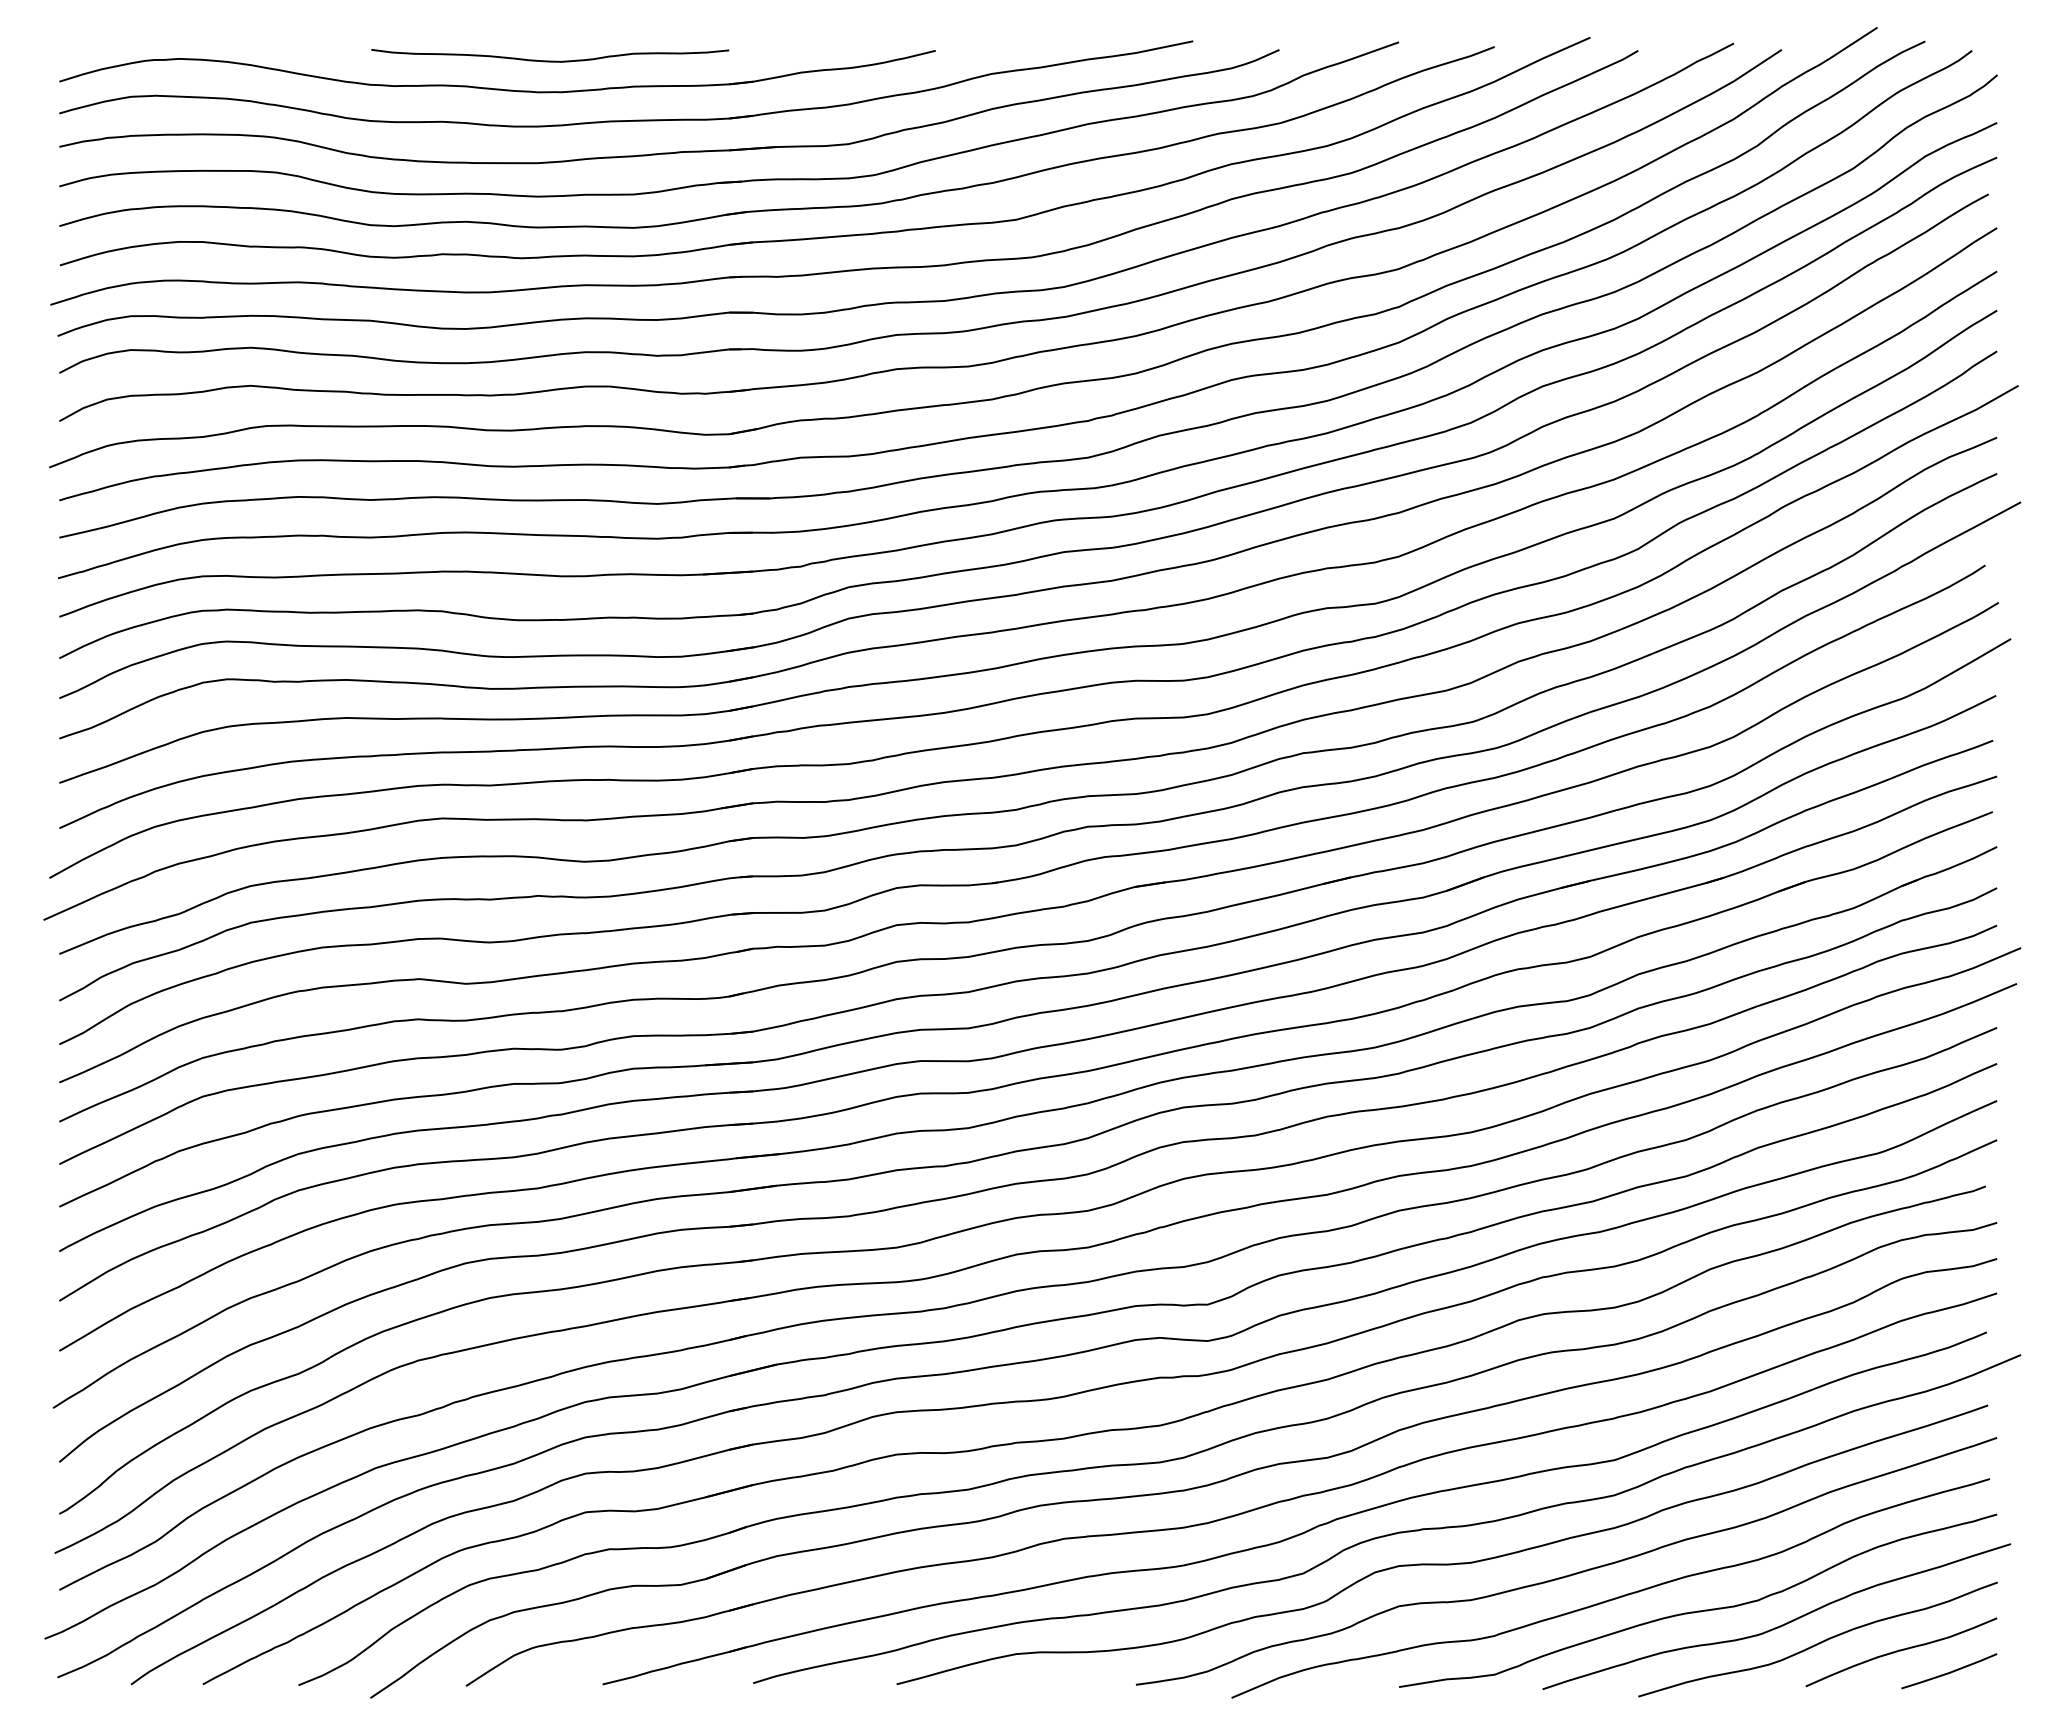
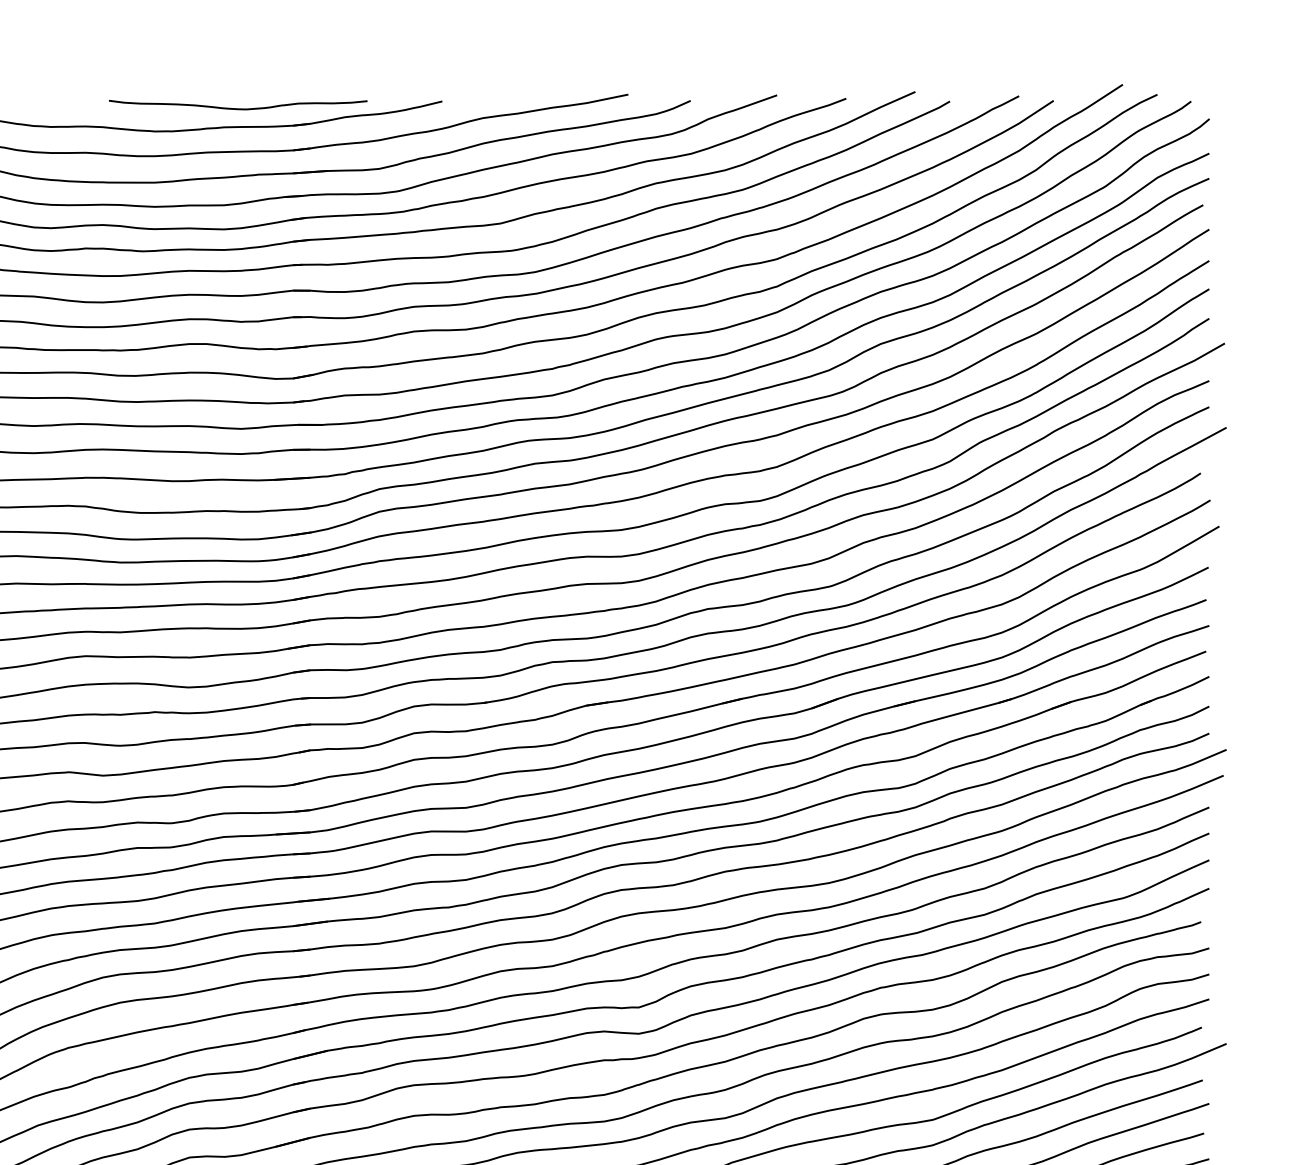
curve: (550, 60) -> (238, 108), moved

